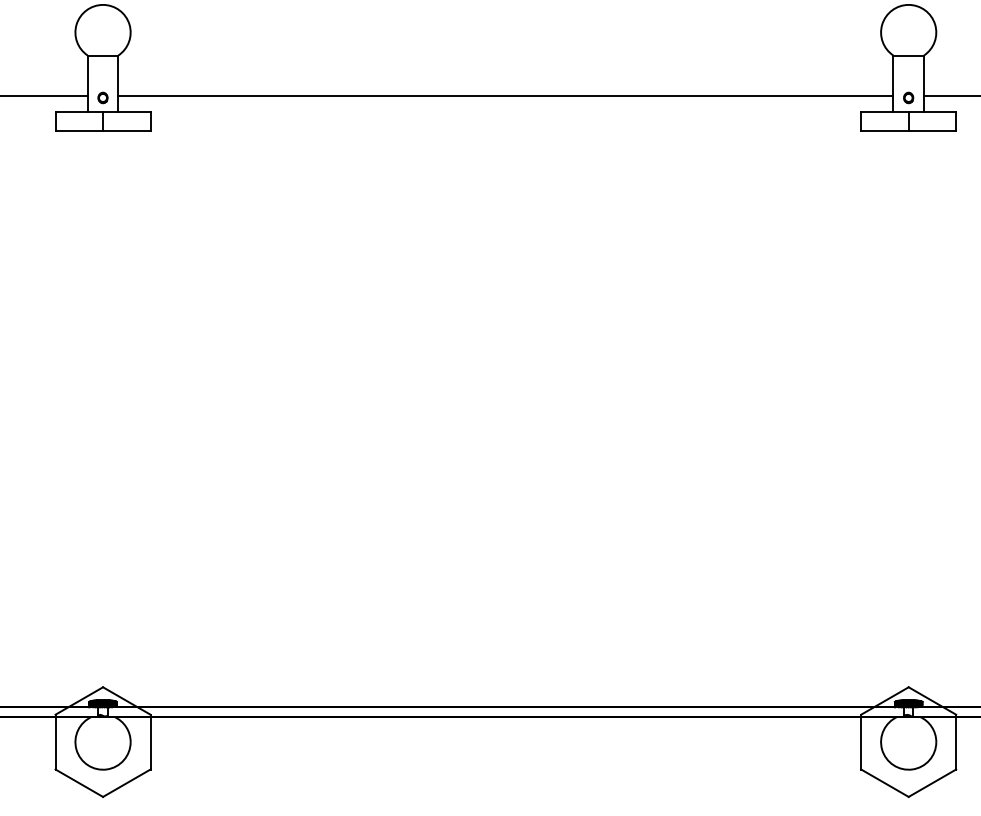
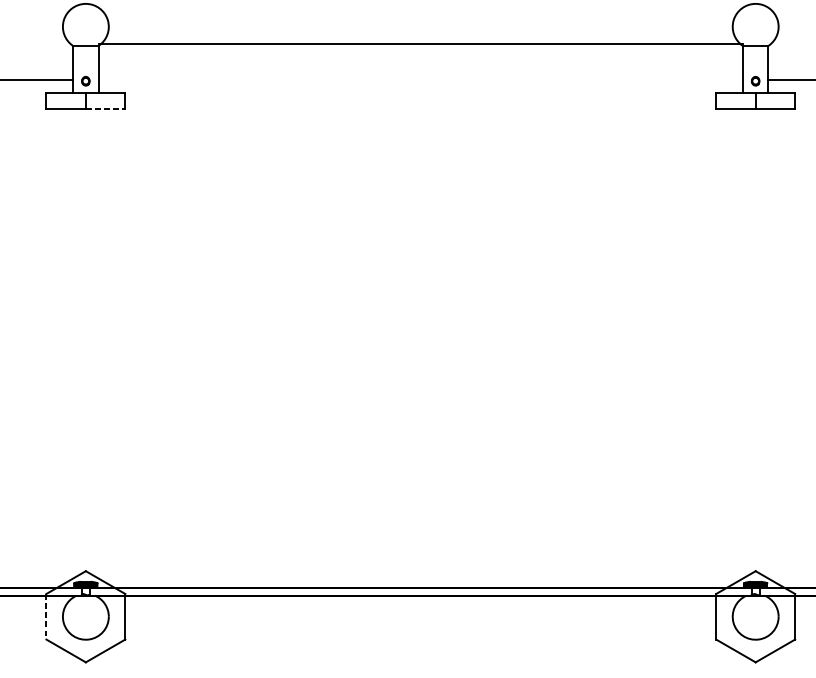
line: (505, 96) -> (420, 44), moved
line: (126, 130) -> (105, 108), solid -> dashed
line: (55, 742) -> (46, 617), solid -> dashed

